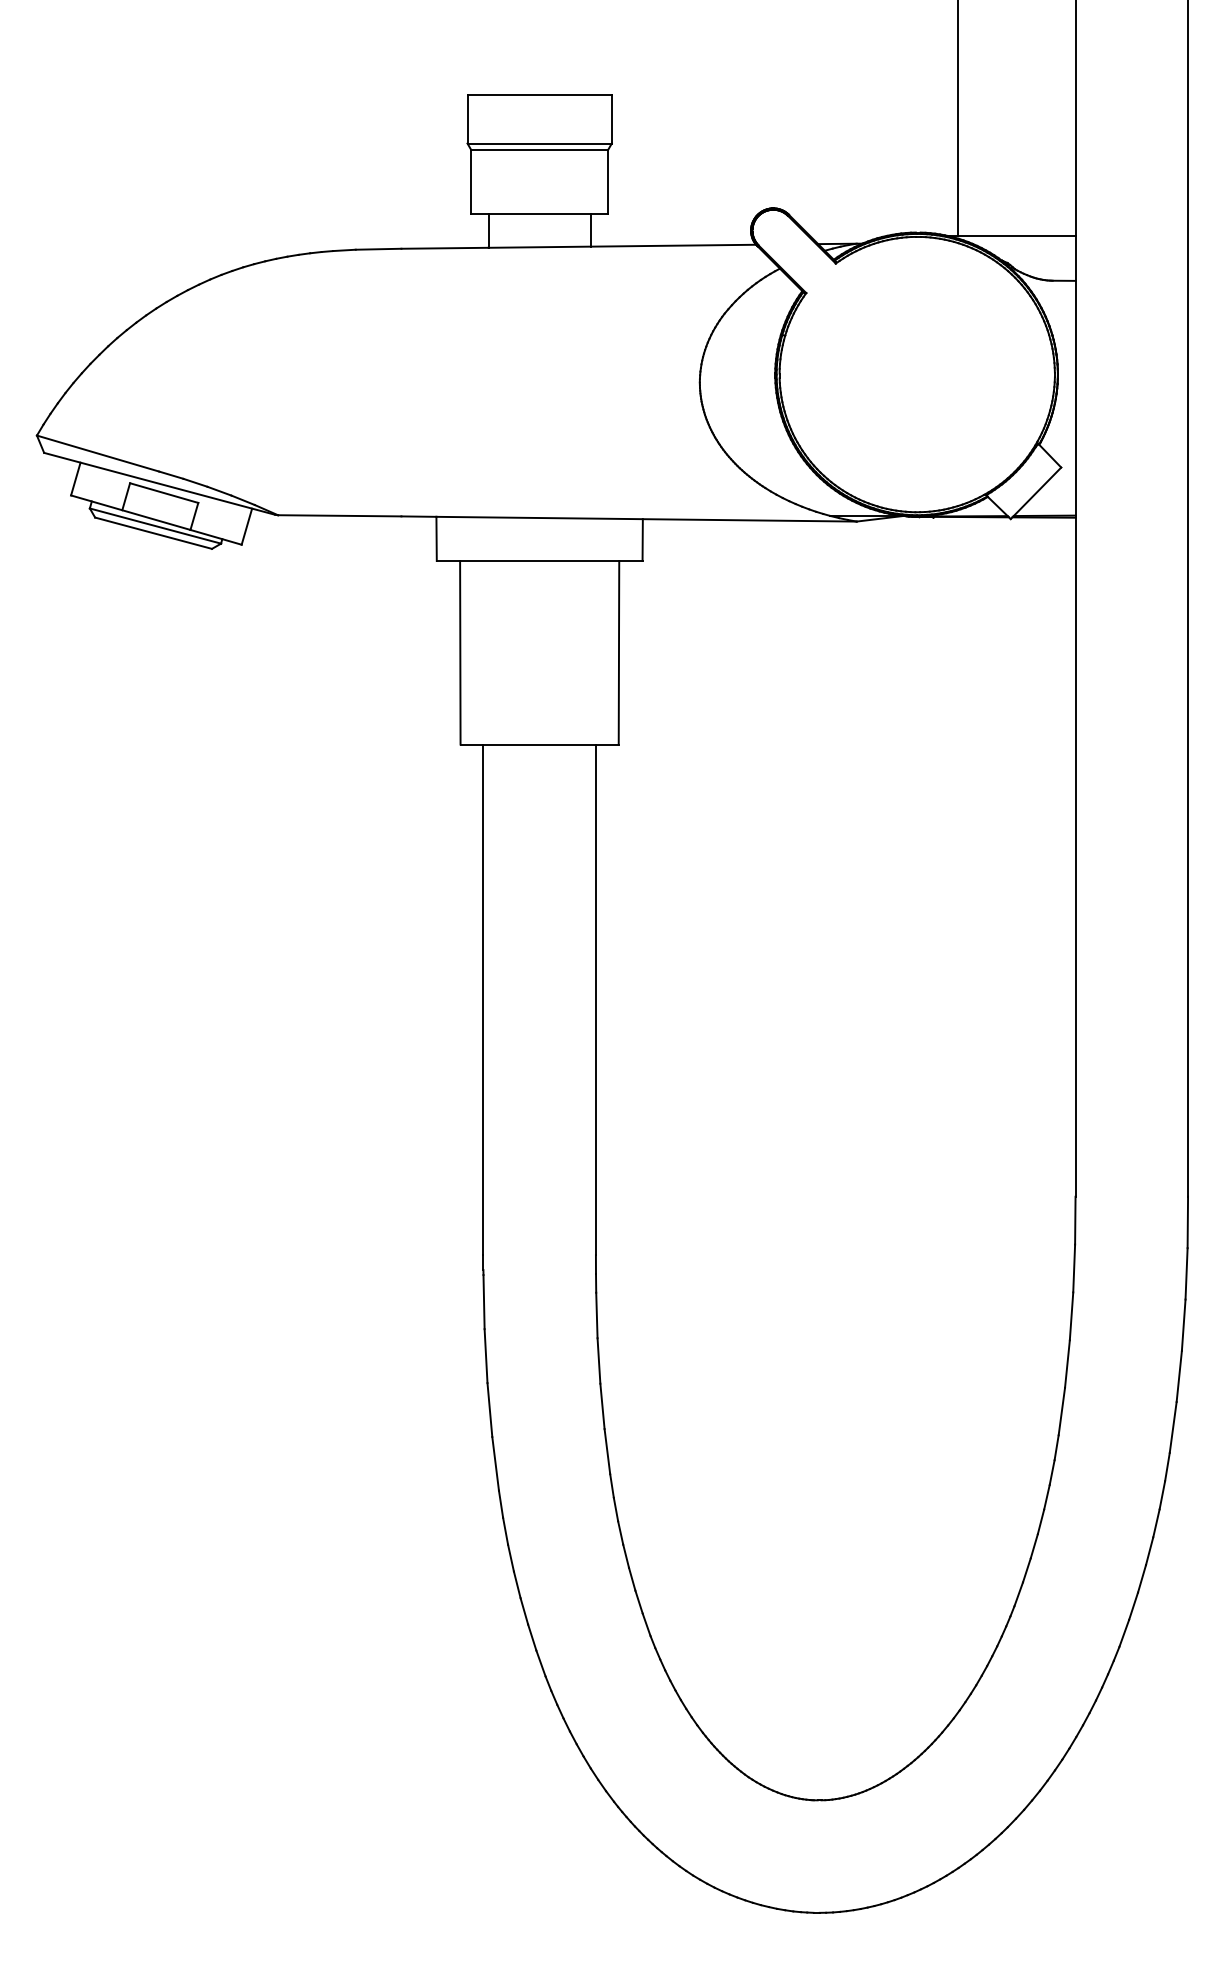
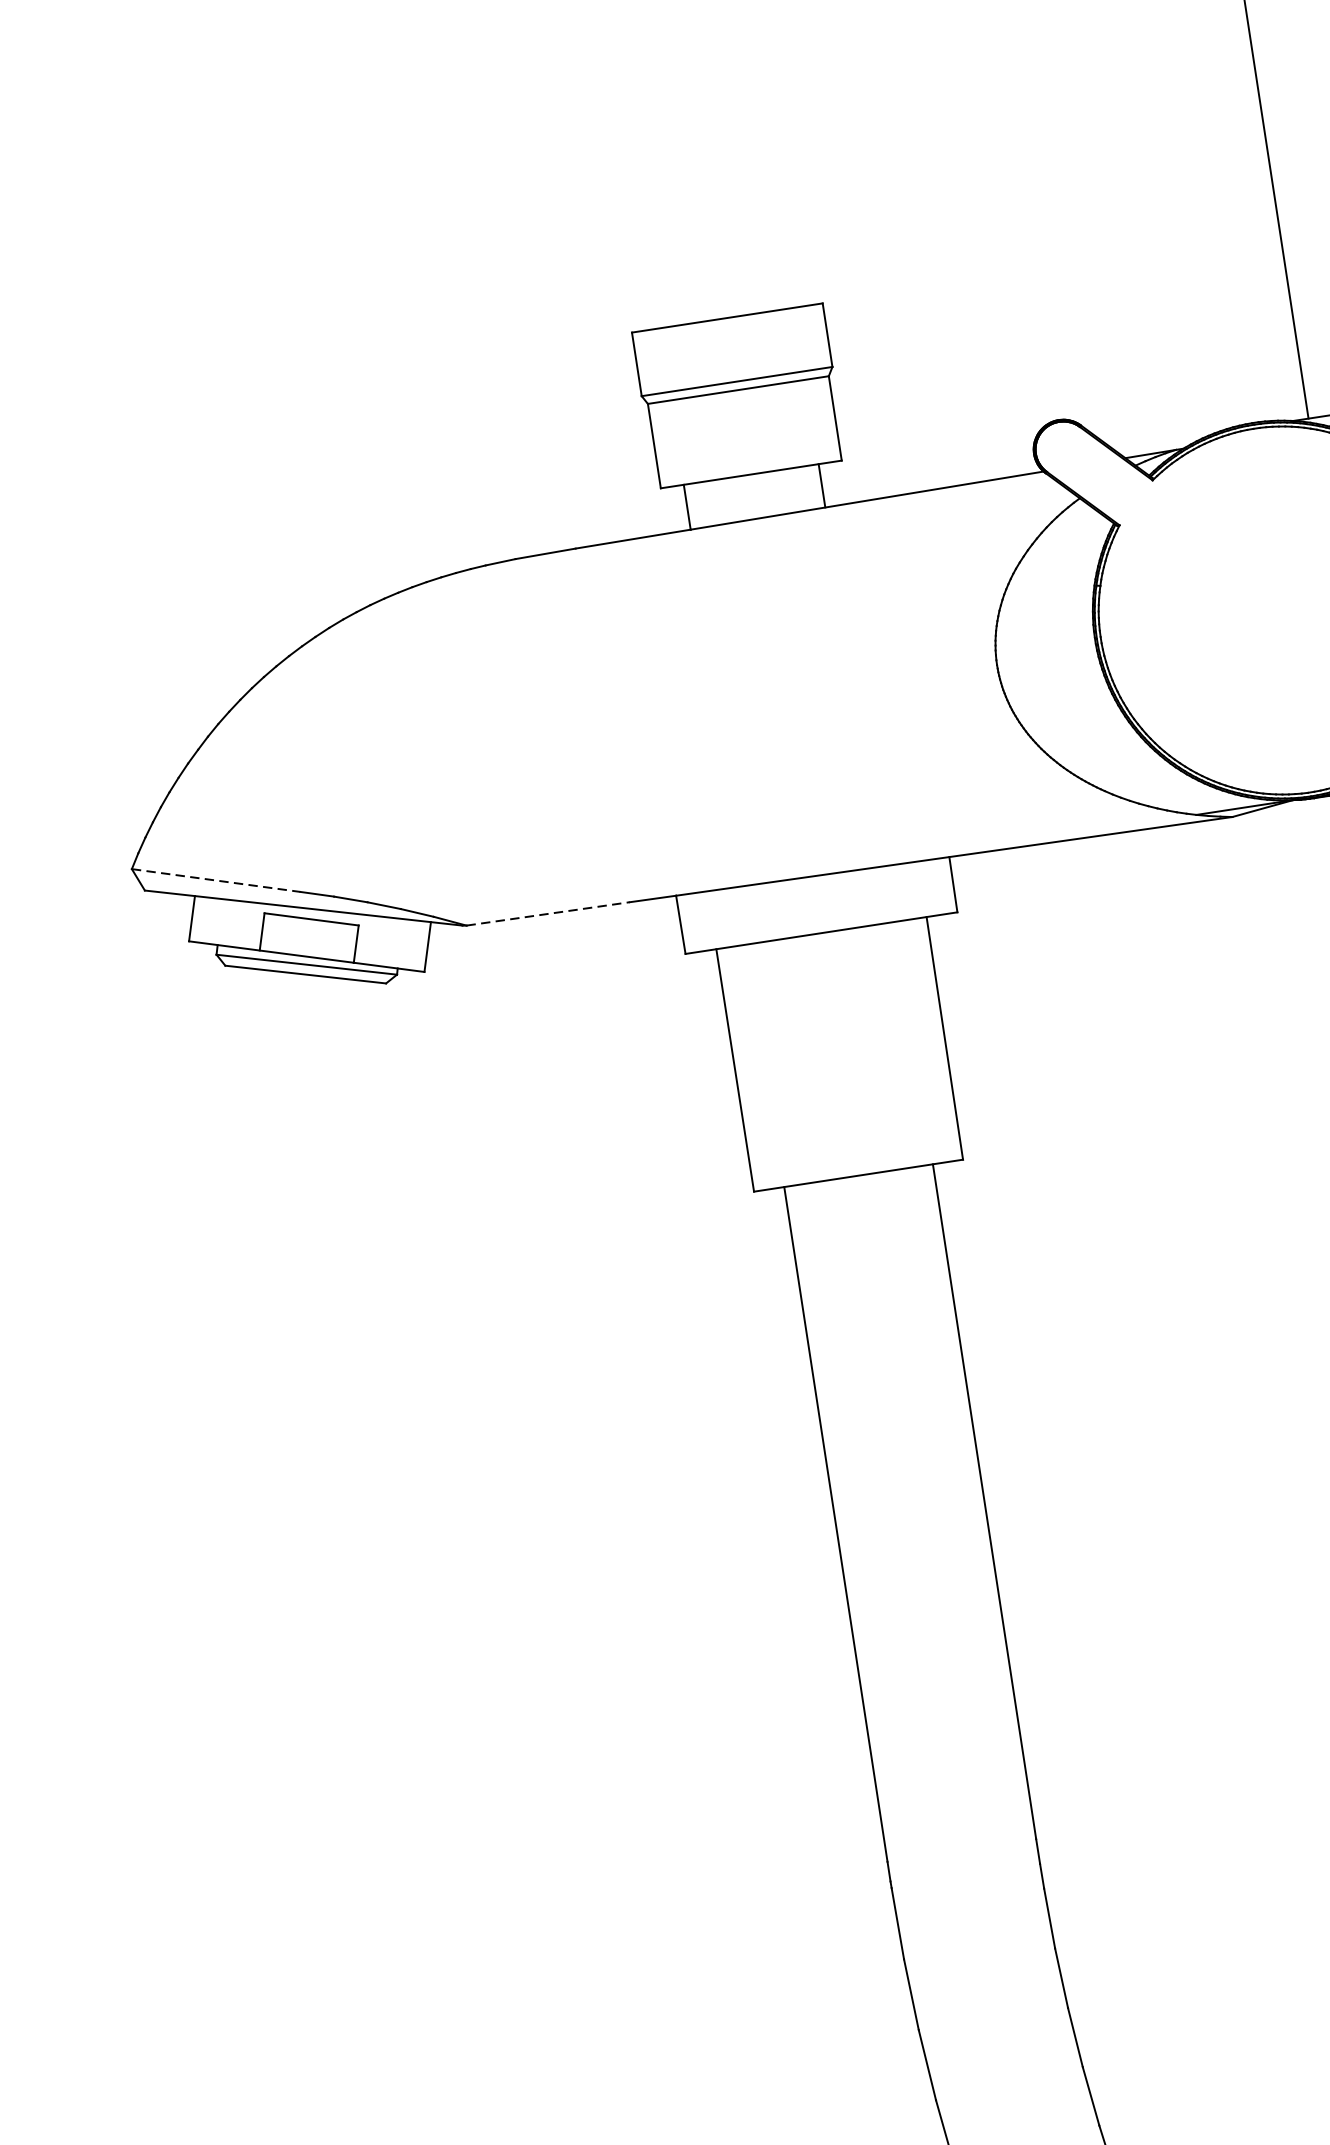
line: (98, 453) -> (216, 880), solid -> dashed
line: (339, 515) -> (547, 913), solid -> dashed

